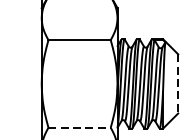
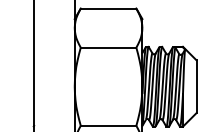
line: (178, 84) -> (196, 87), dashed -> solid
line: (79, 127) -> (108, 125), dashed -> solid

